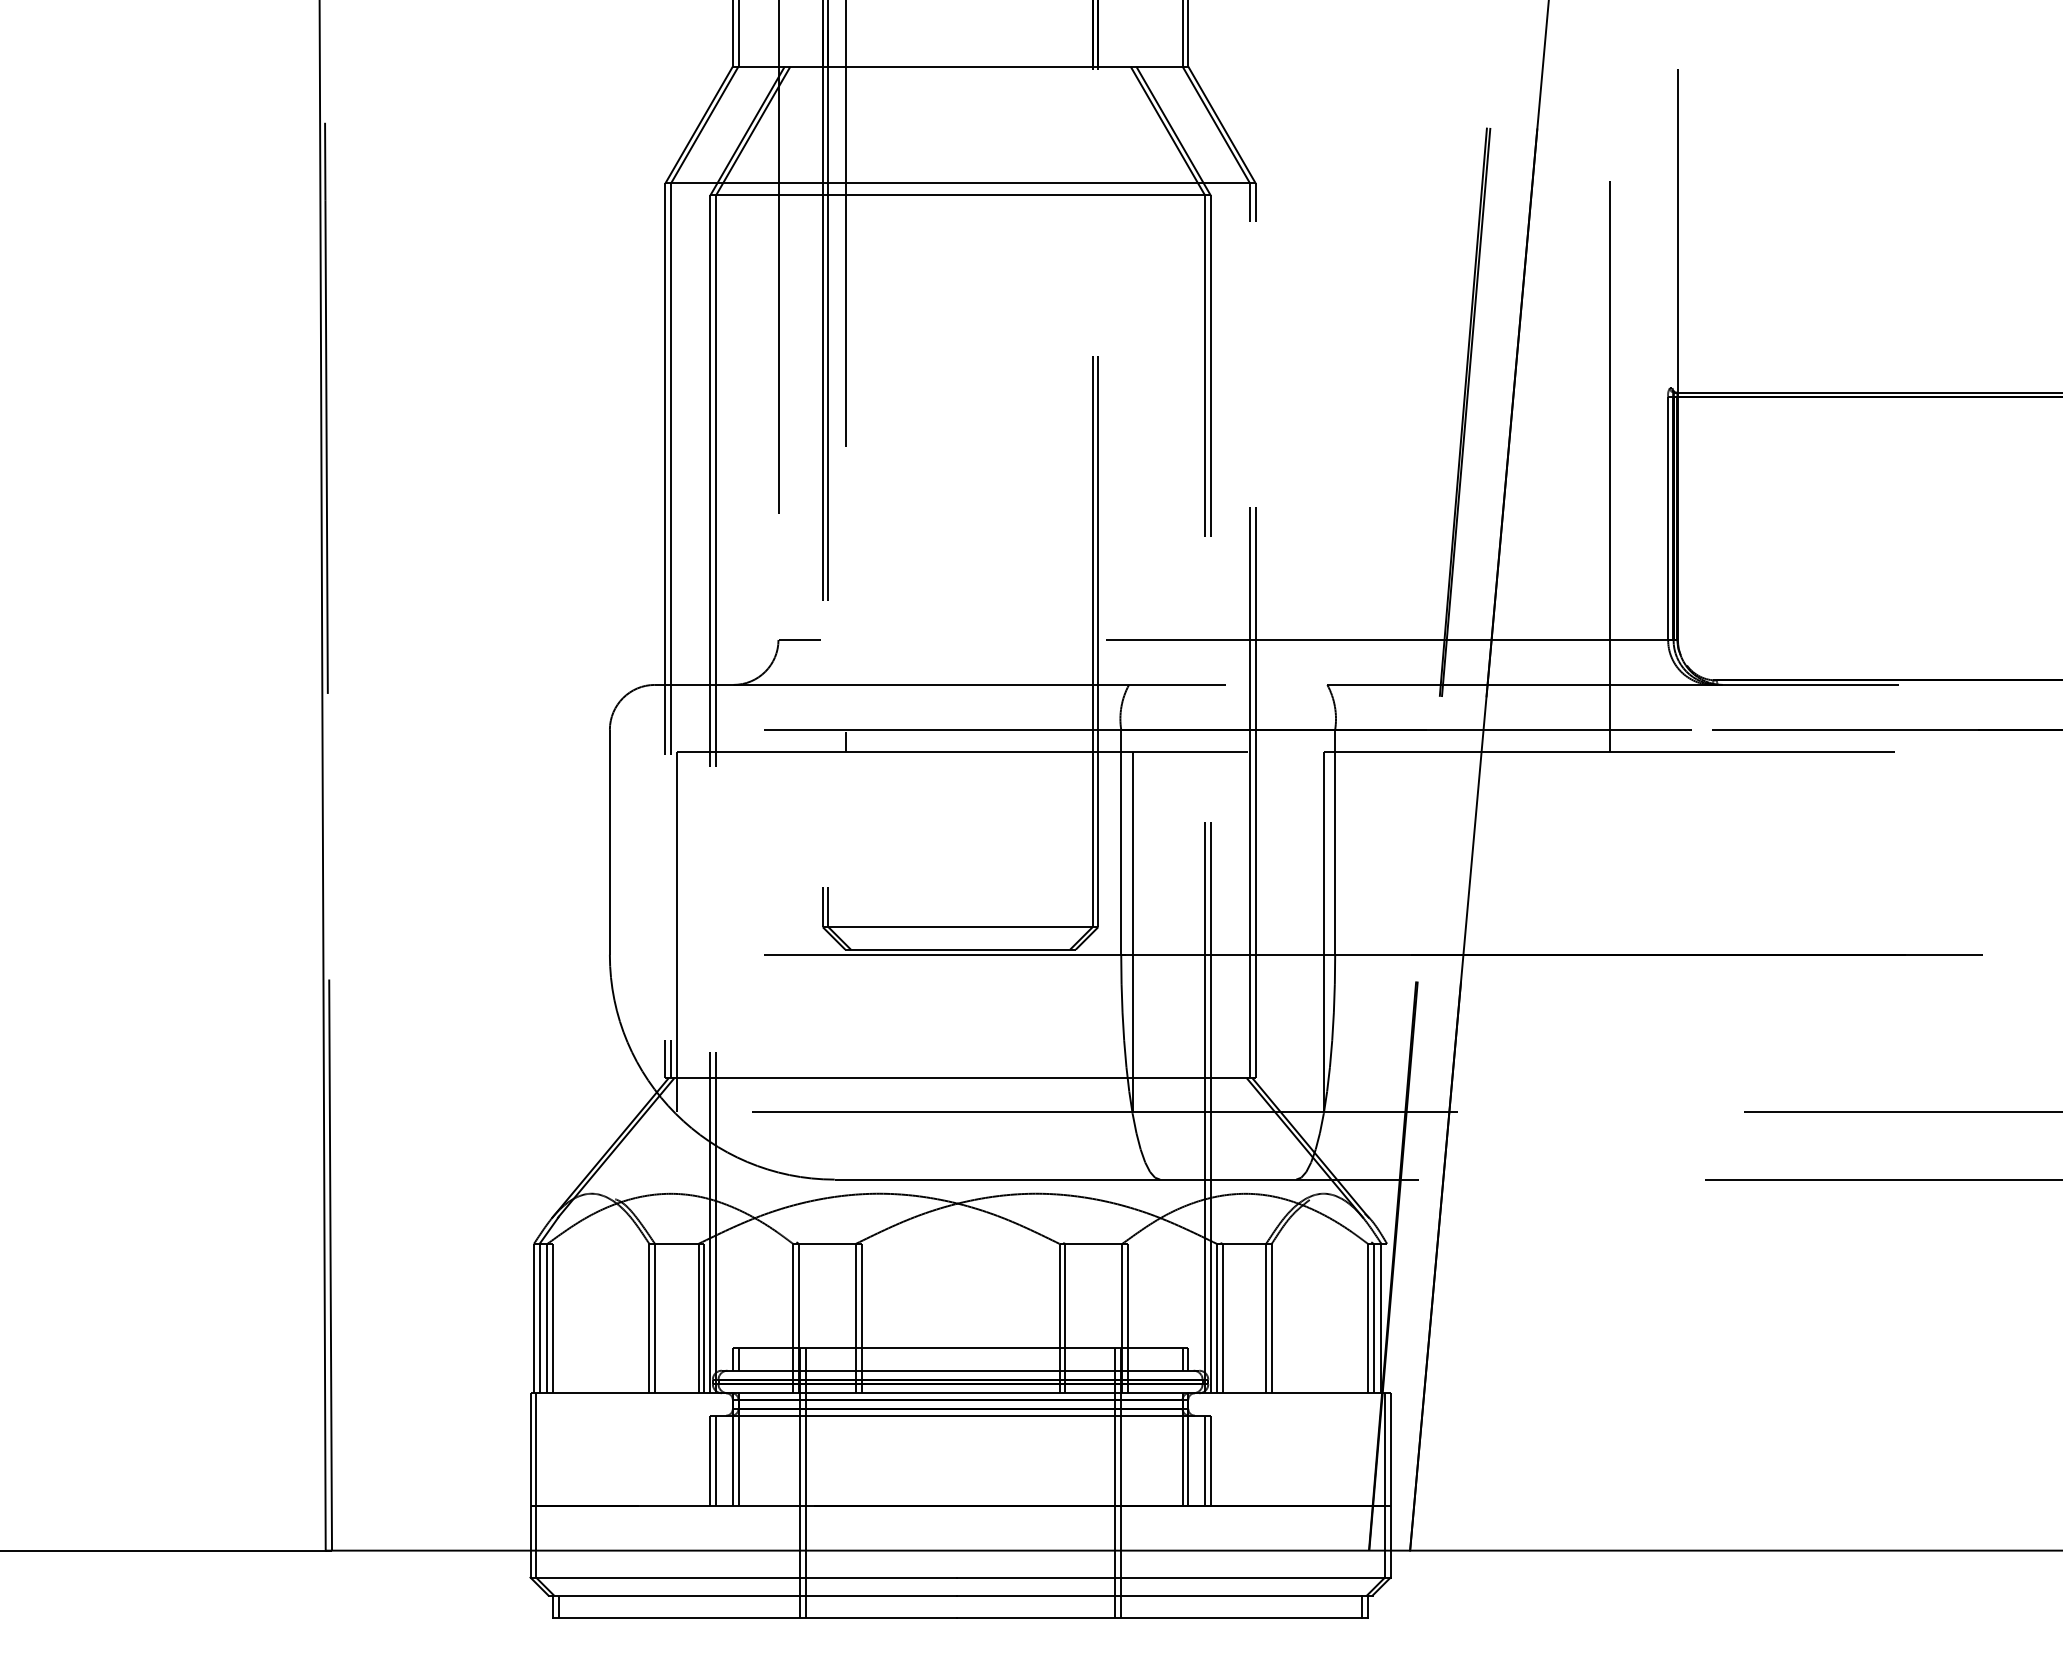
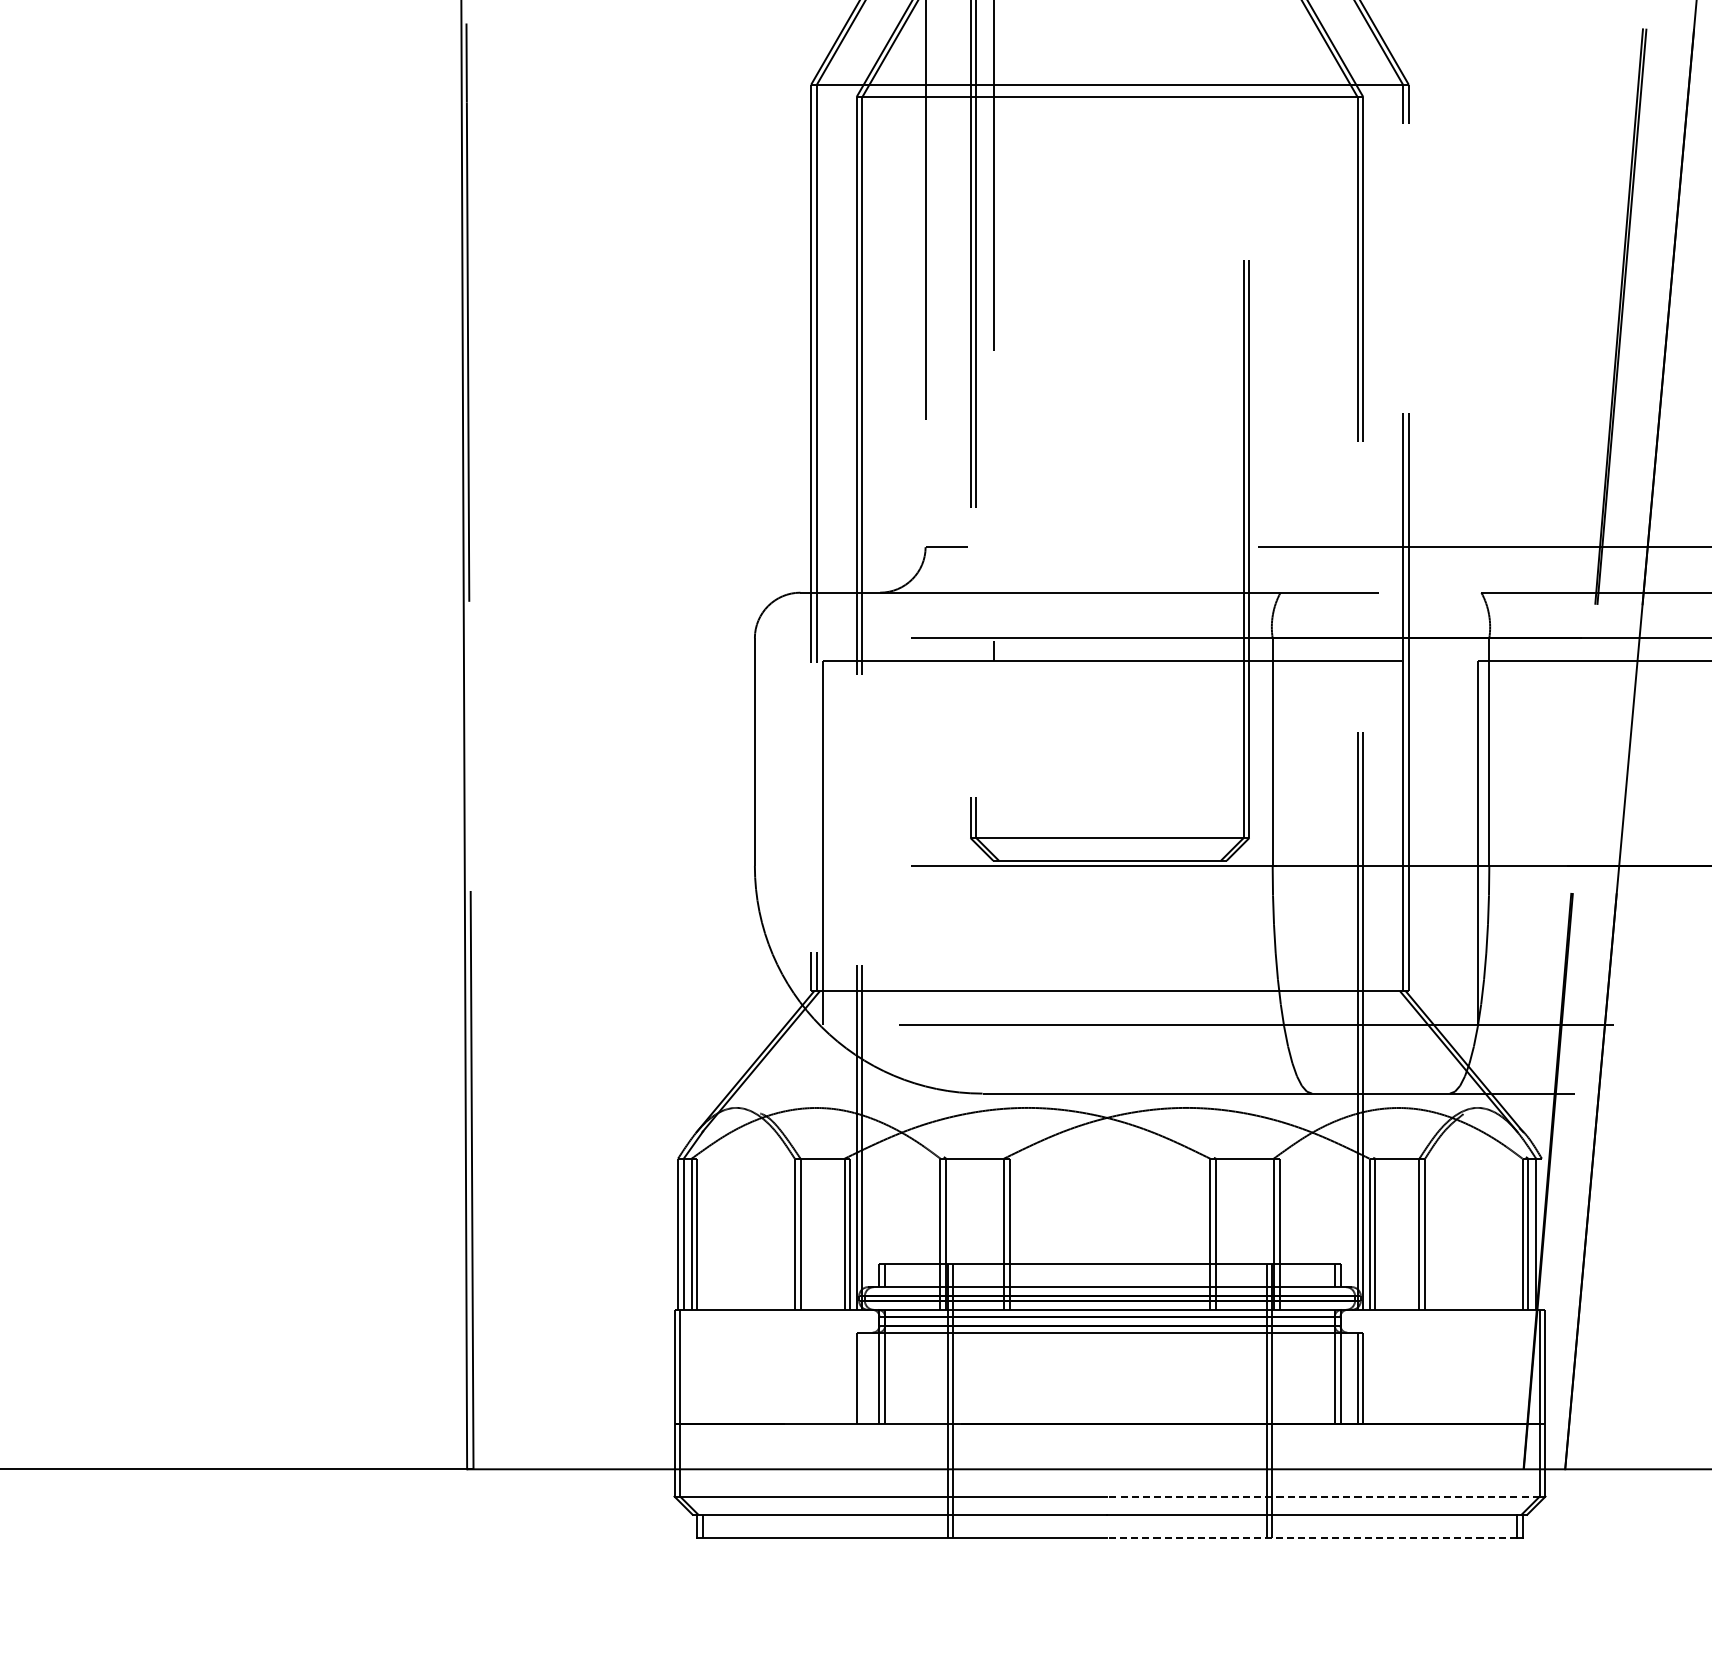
line: (1132, 932) -> (1284, 843), removed
line: (716, 1460) -> (862, 1378), removed
line: (1171, 1577) -> (1323, 1496), solid -> dashed
line: (1159, 1618) -> (1311, 1538), solid -> dashed

